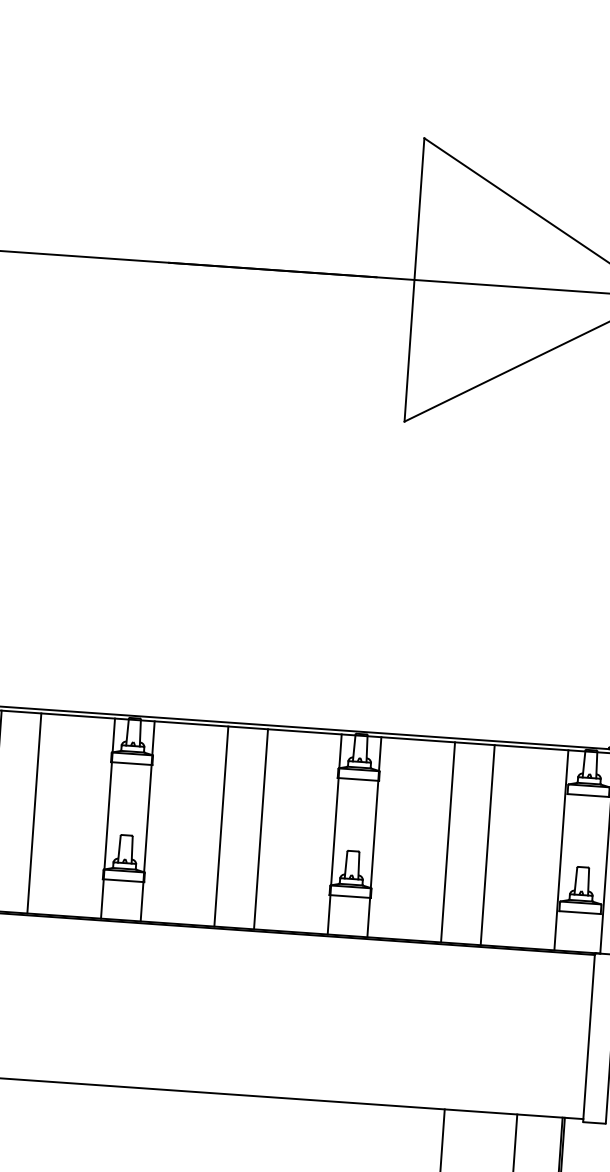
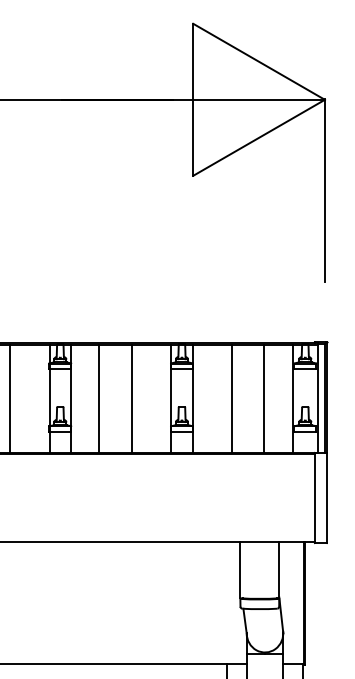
line: (221, 825) -> (98, 398), moved
line: (487, 844) -> (264, 398), moved

